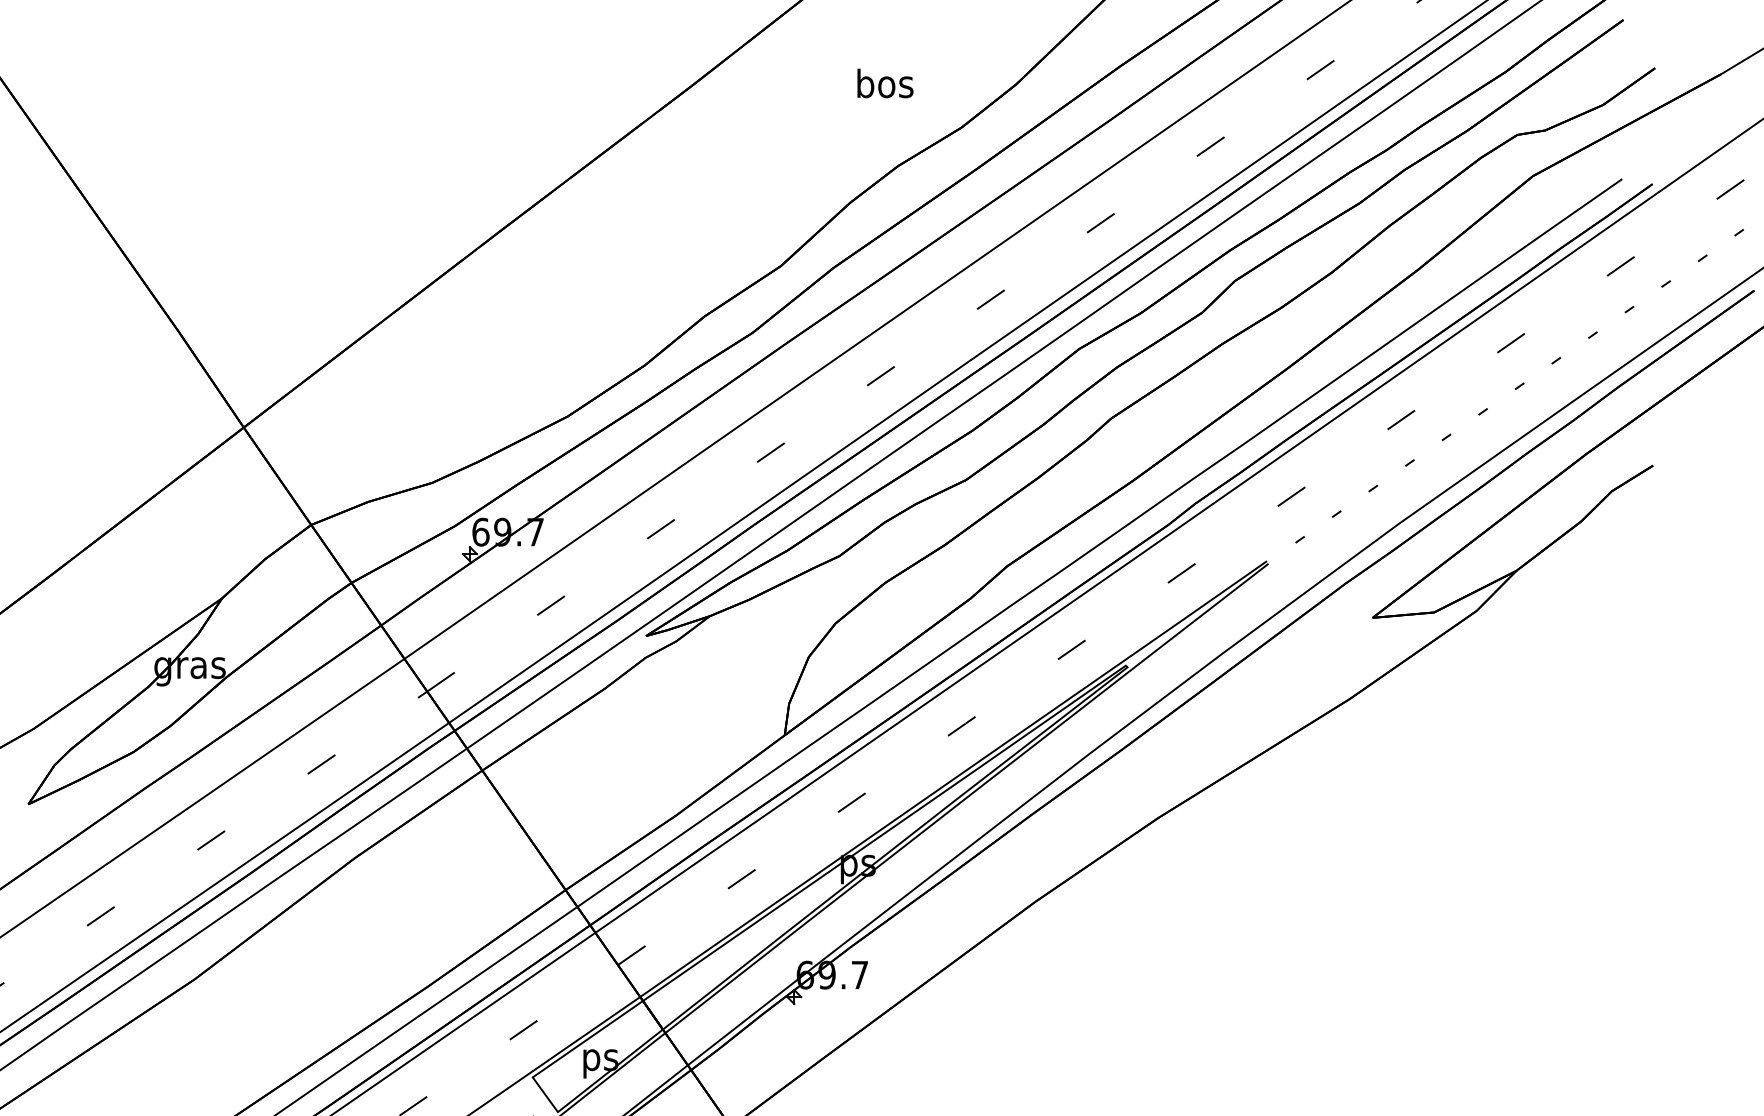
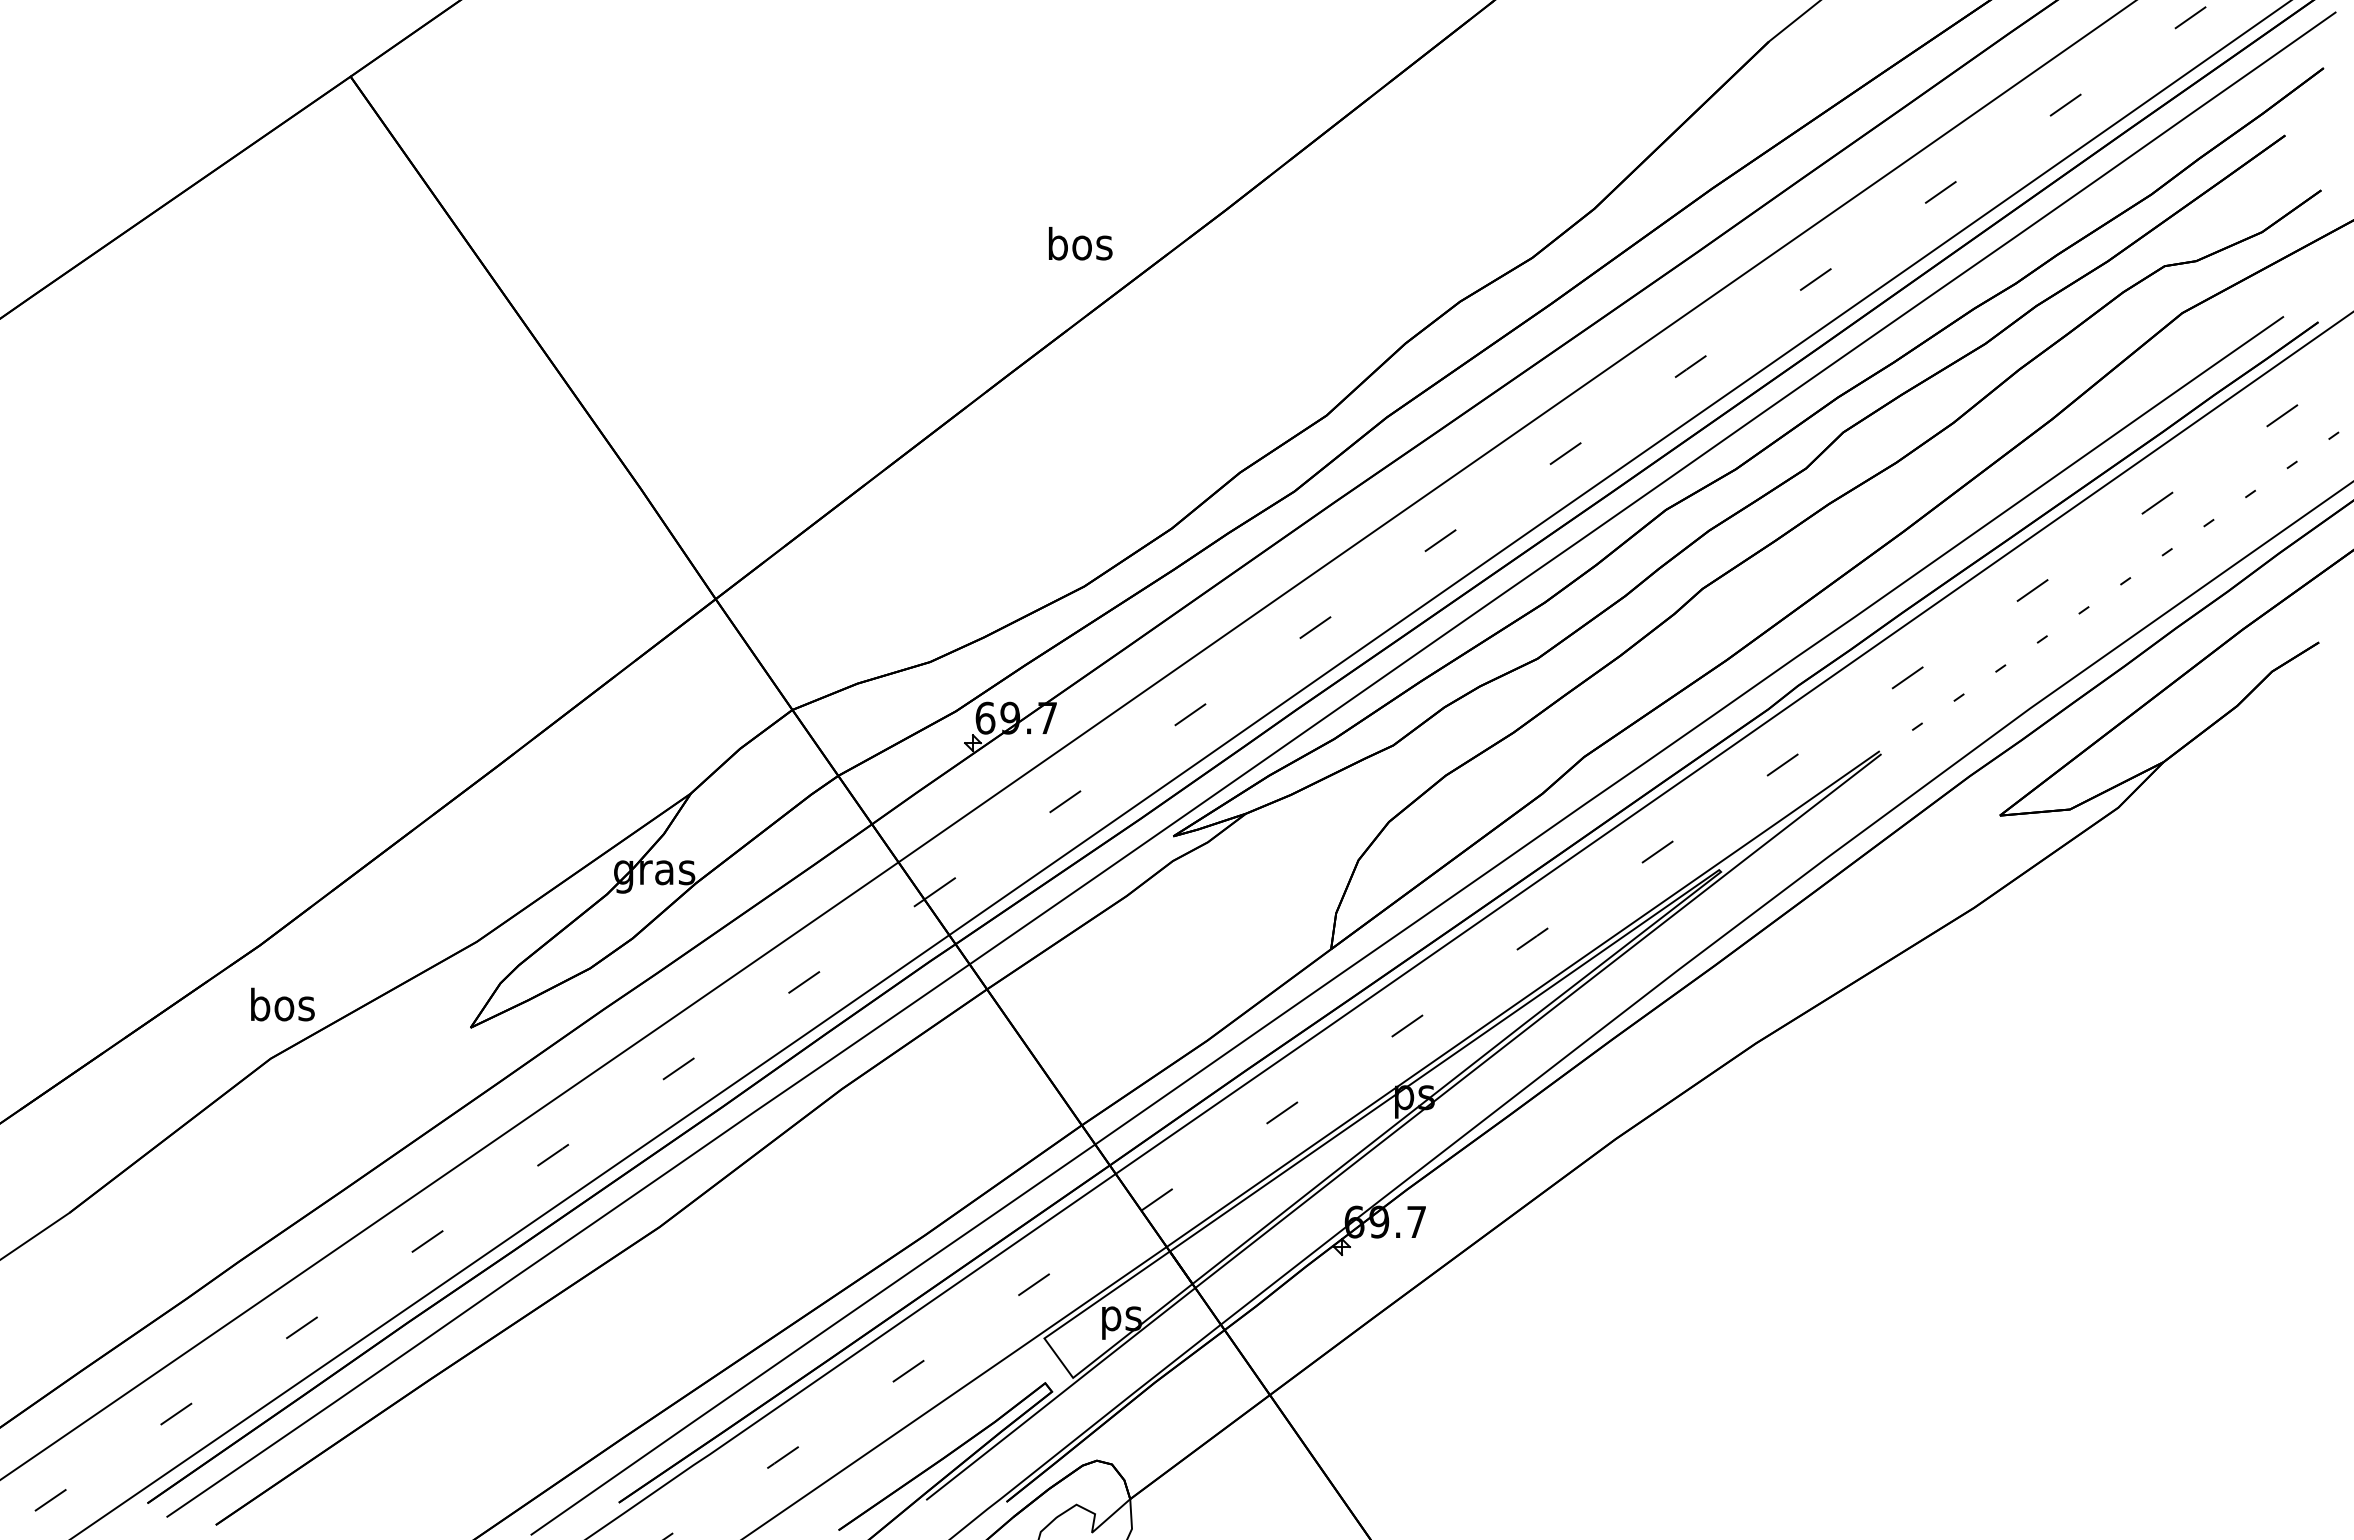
text: (885, 83) -> (1080, 243), moved

